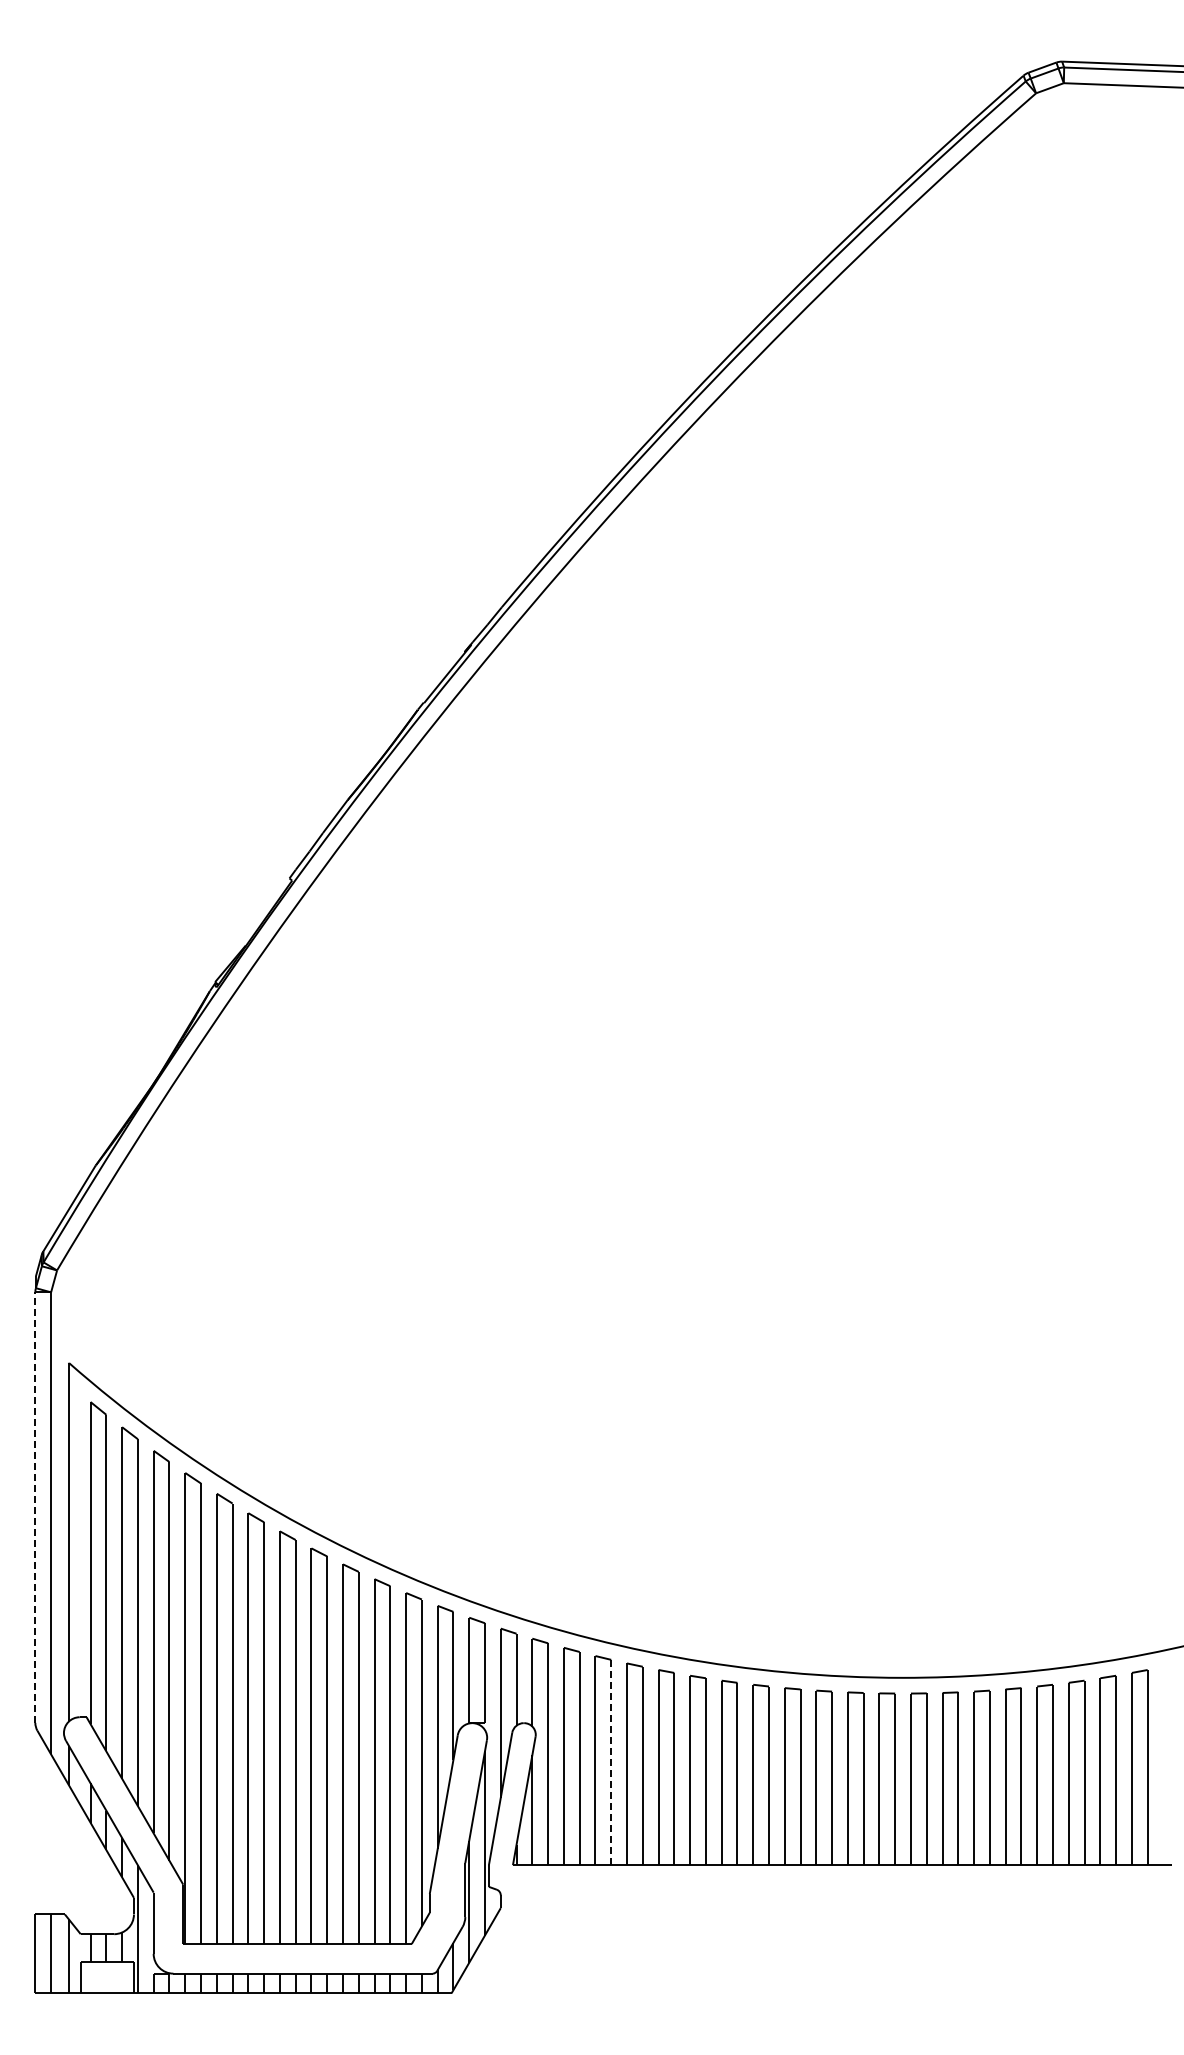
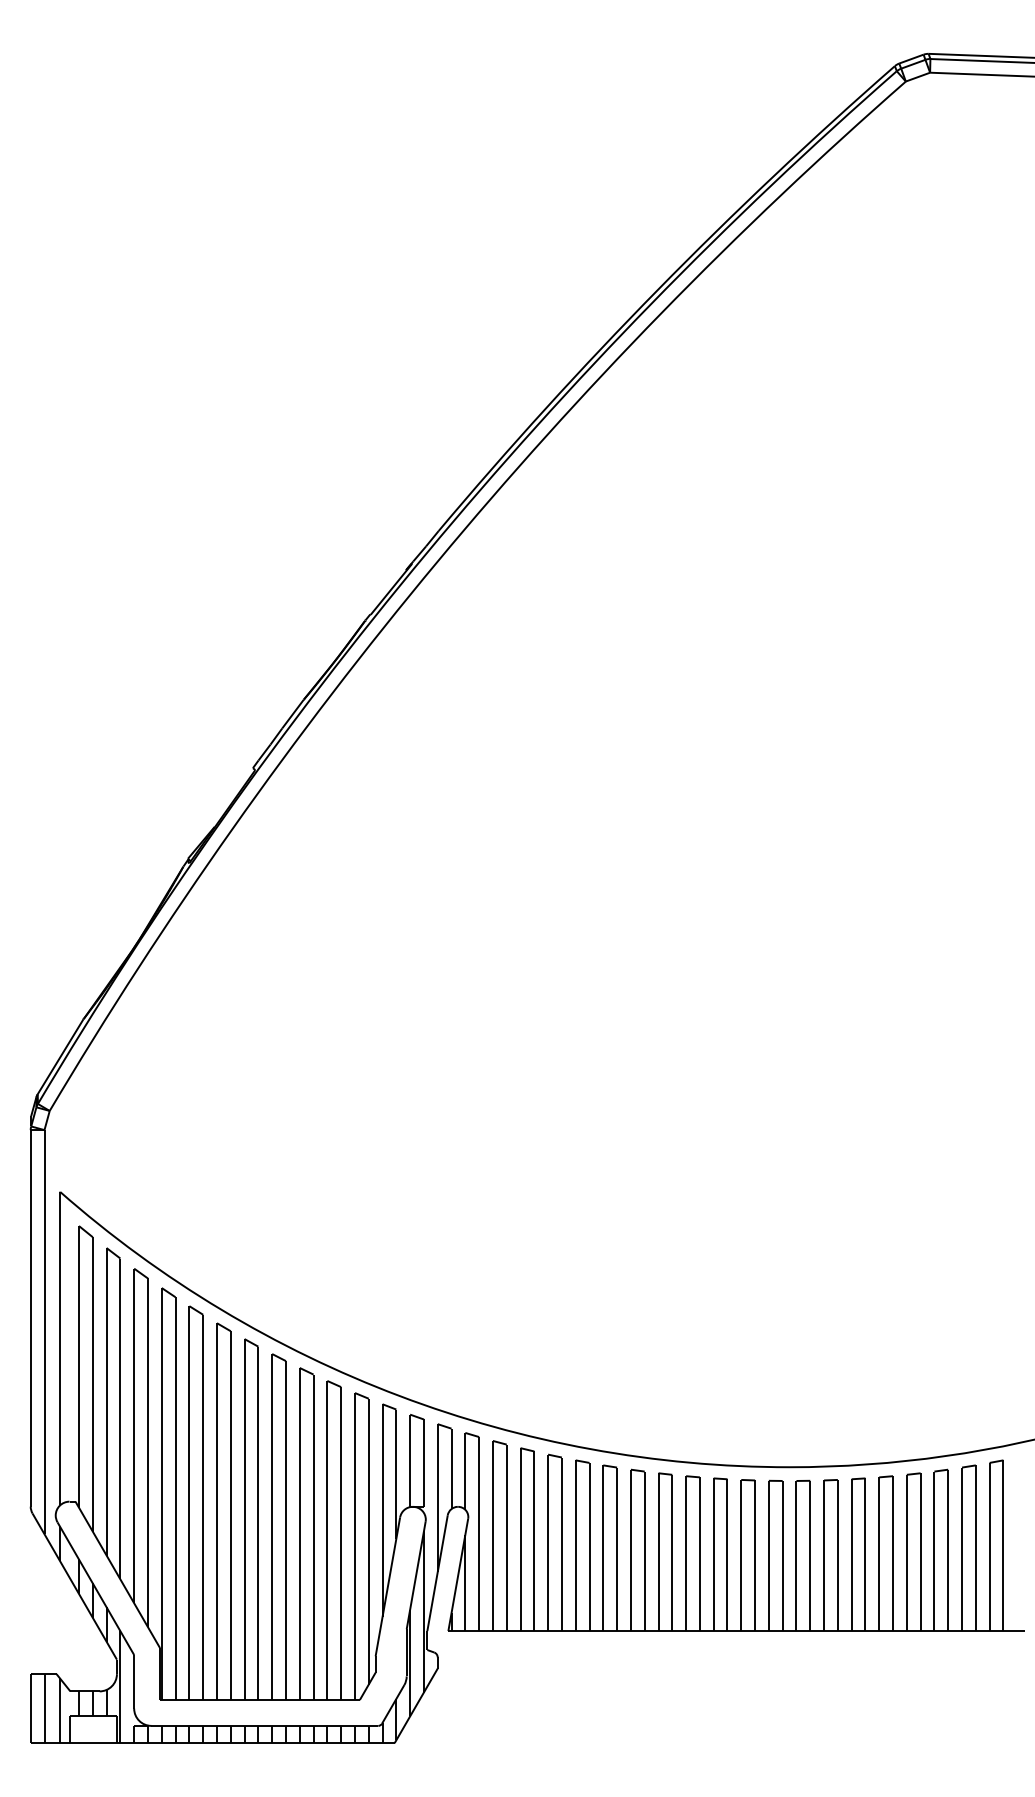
line: (35, 1507) -> (30, 1318), dashed -> solid
line: (611, 1762) -> (534, 1541), dashed -> solid

